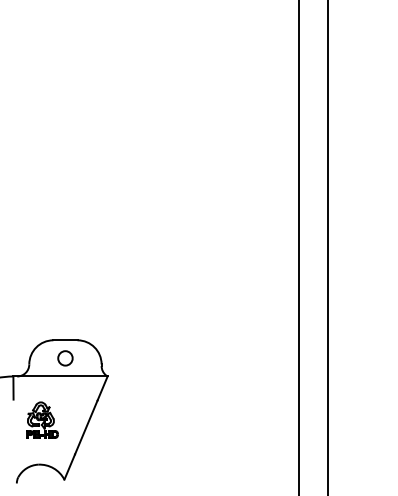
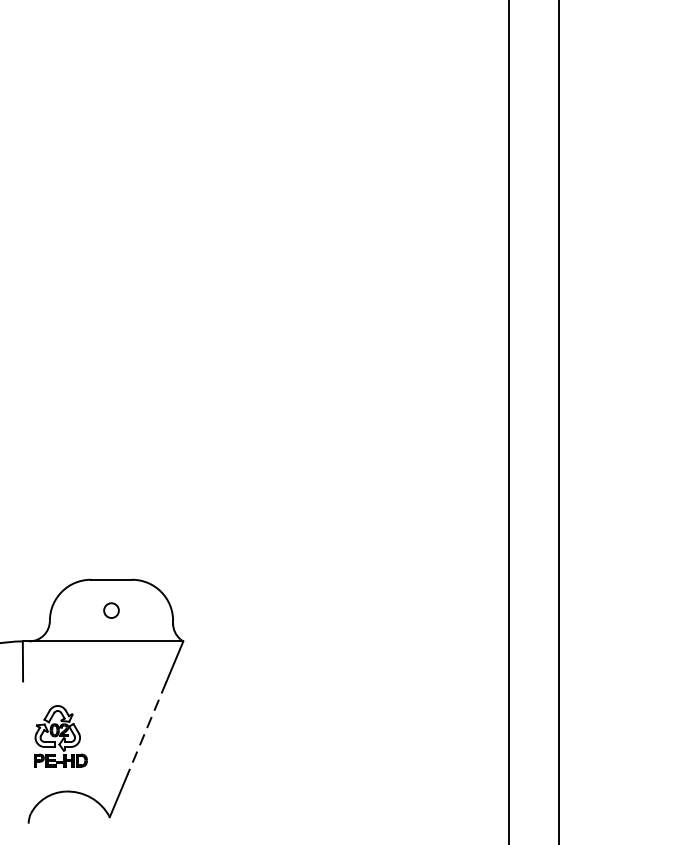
circle: (65, 358) -> (111, 610), size x0.6
part: (42, 419) -> (60, 735), moved
line: (86, 427) -> (147, 728), solid -> dashed

